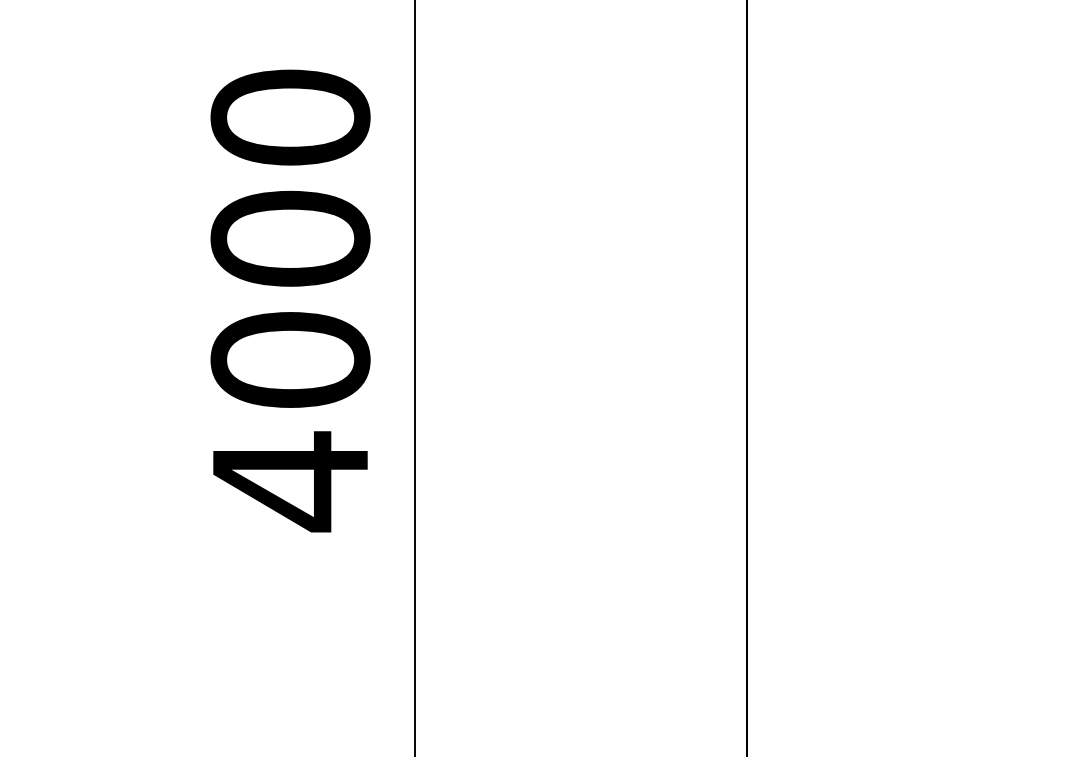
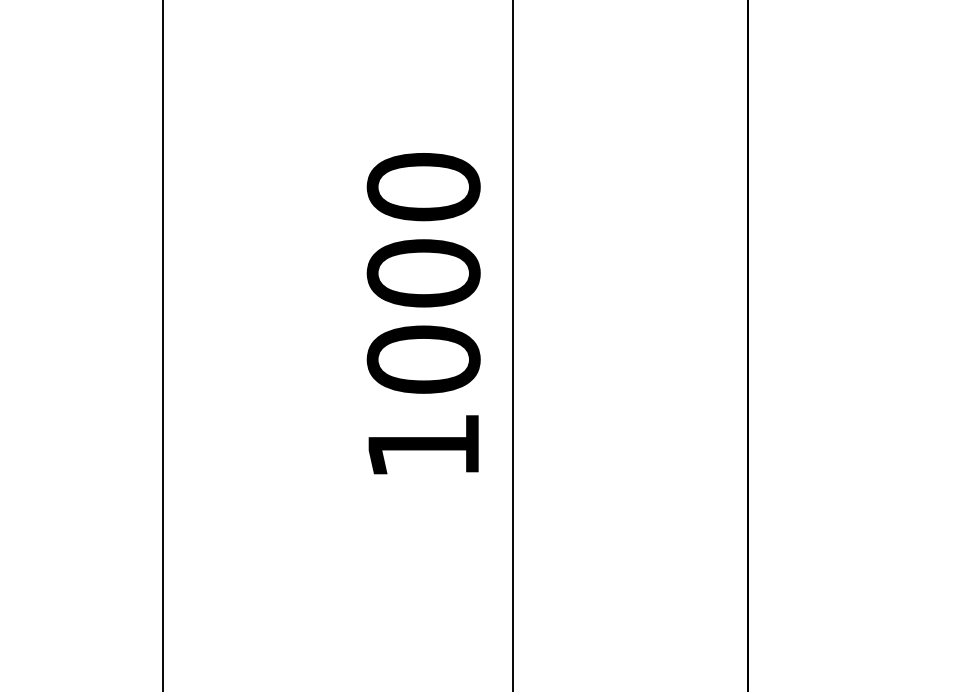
text: (290, 481) -> (423, 446), 4000 -> 1000

